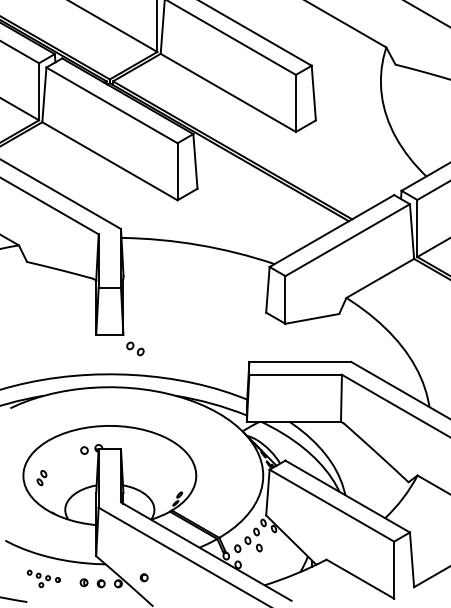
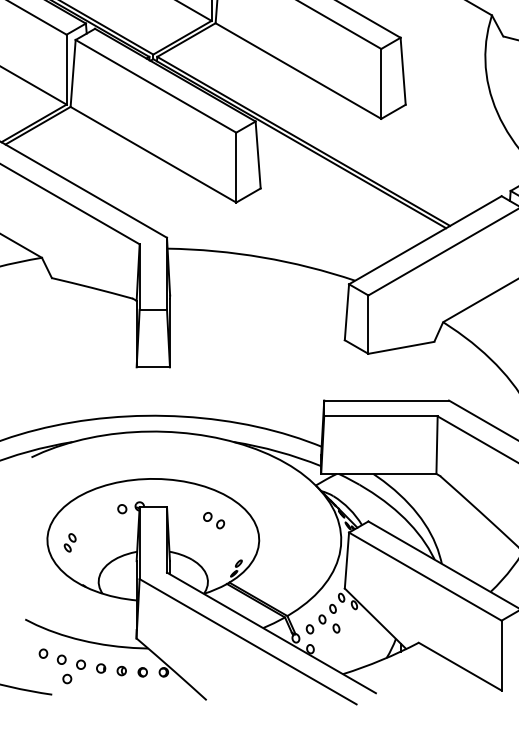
part: (135, 348) -> (214, 520), moved
part: (143, 577) -> (194, 664), removed
part: (43, 578) -> (72, 665), size x1.67

